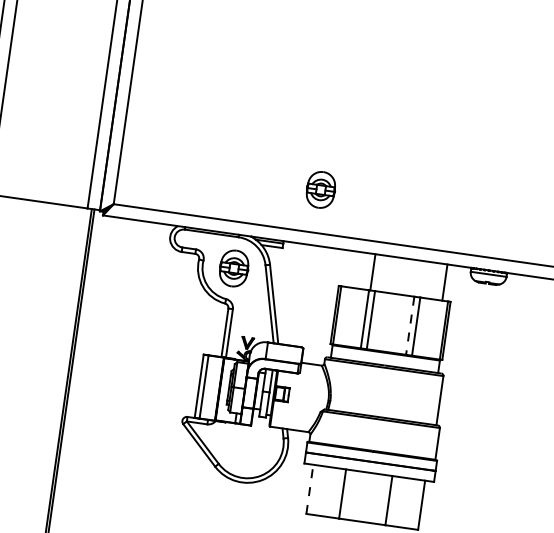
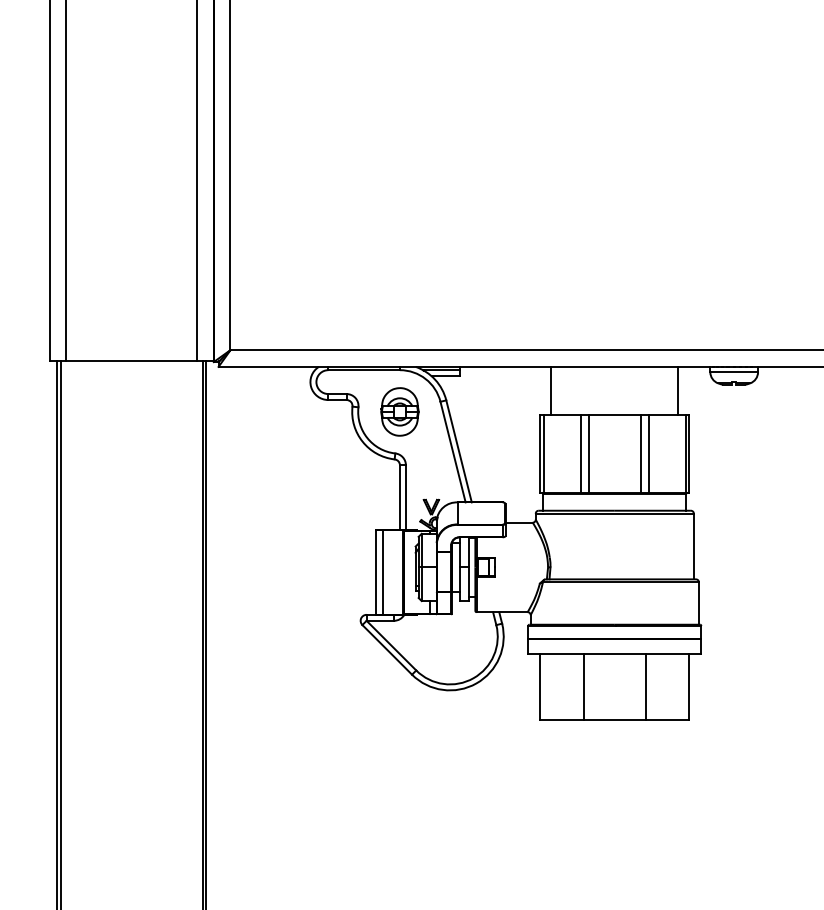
part: (320, 189) -> (498, 292), removed
line: (373, 271) -> (551, 390), moved
line: (410, 326) -> (641, 454), dashed -> solid
line: (310, 489) -> (540, 686), dashed -> solid

